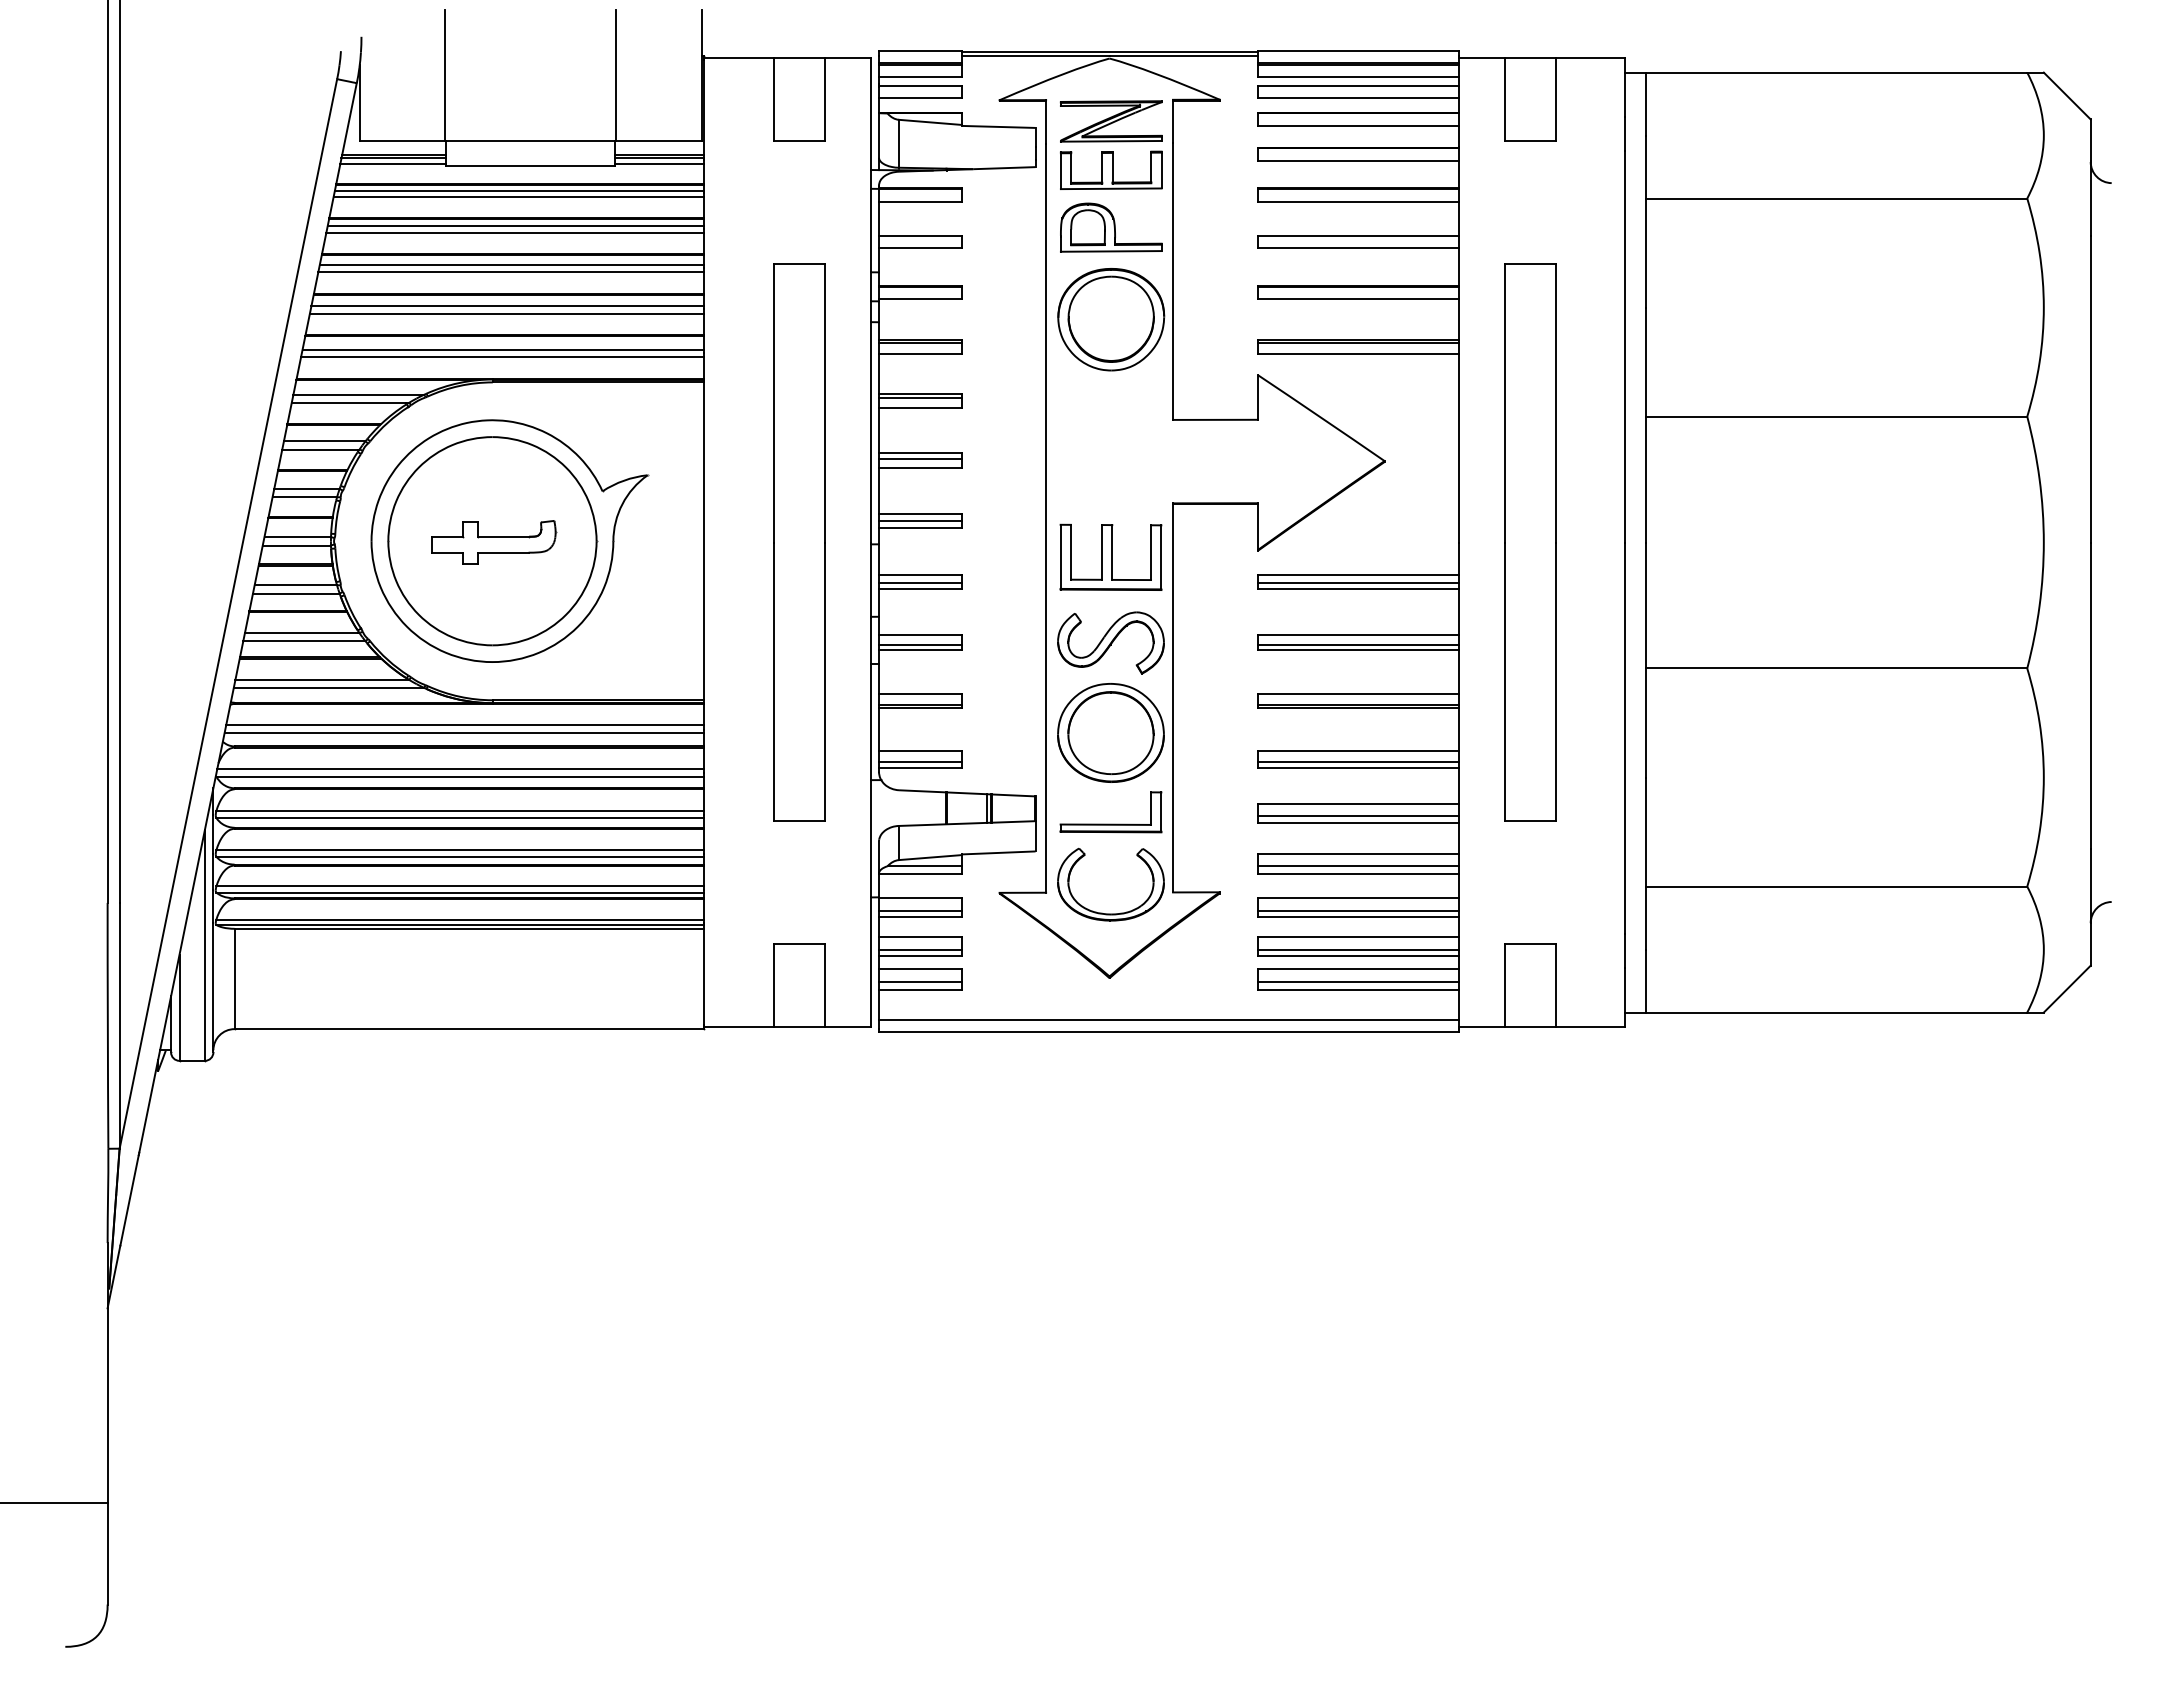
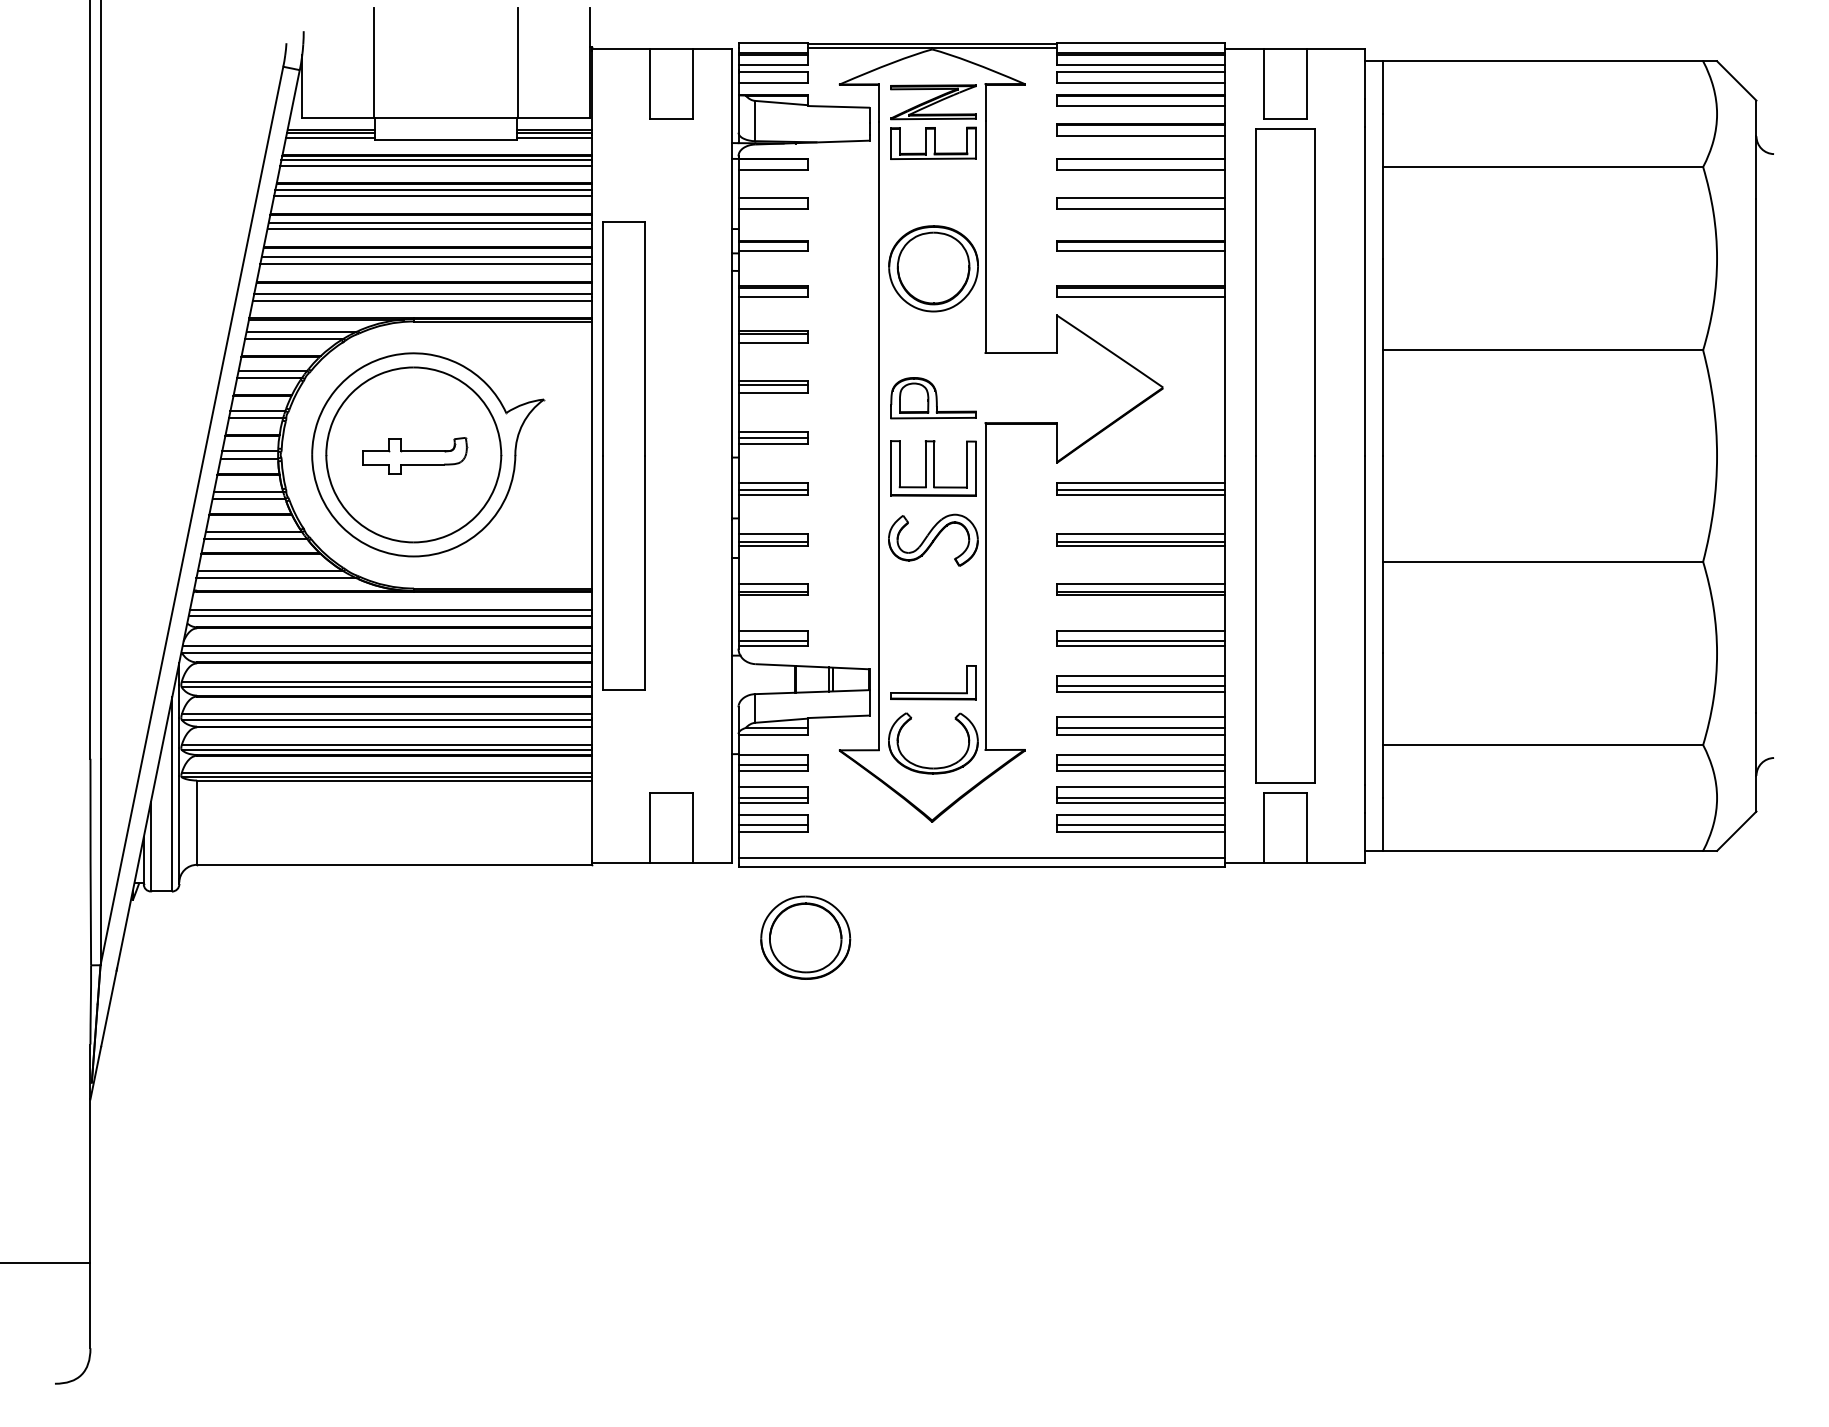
part: (1111, 227) -> (933, 398), moved
part: (799, 542) -> (623, 456), moved
part: (1530, 542) -> (1285, 456), size x1.4
part: (1110, 732) -> (805, 937), moved

